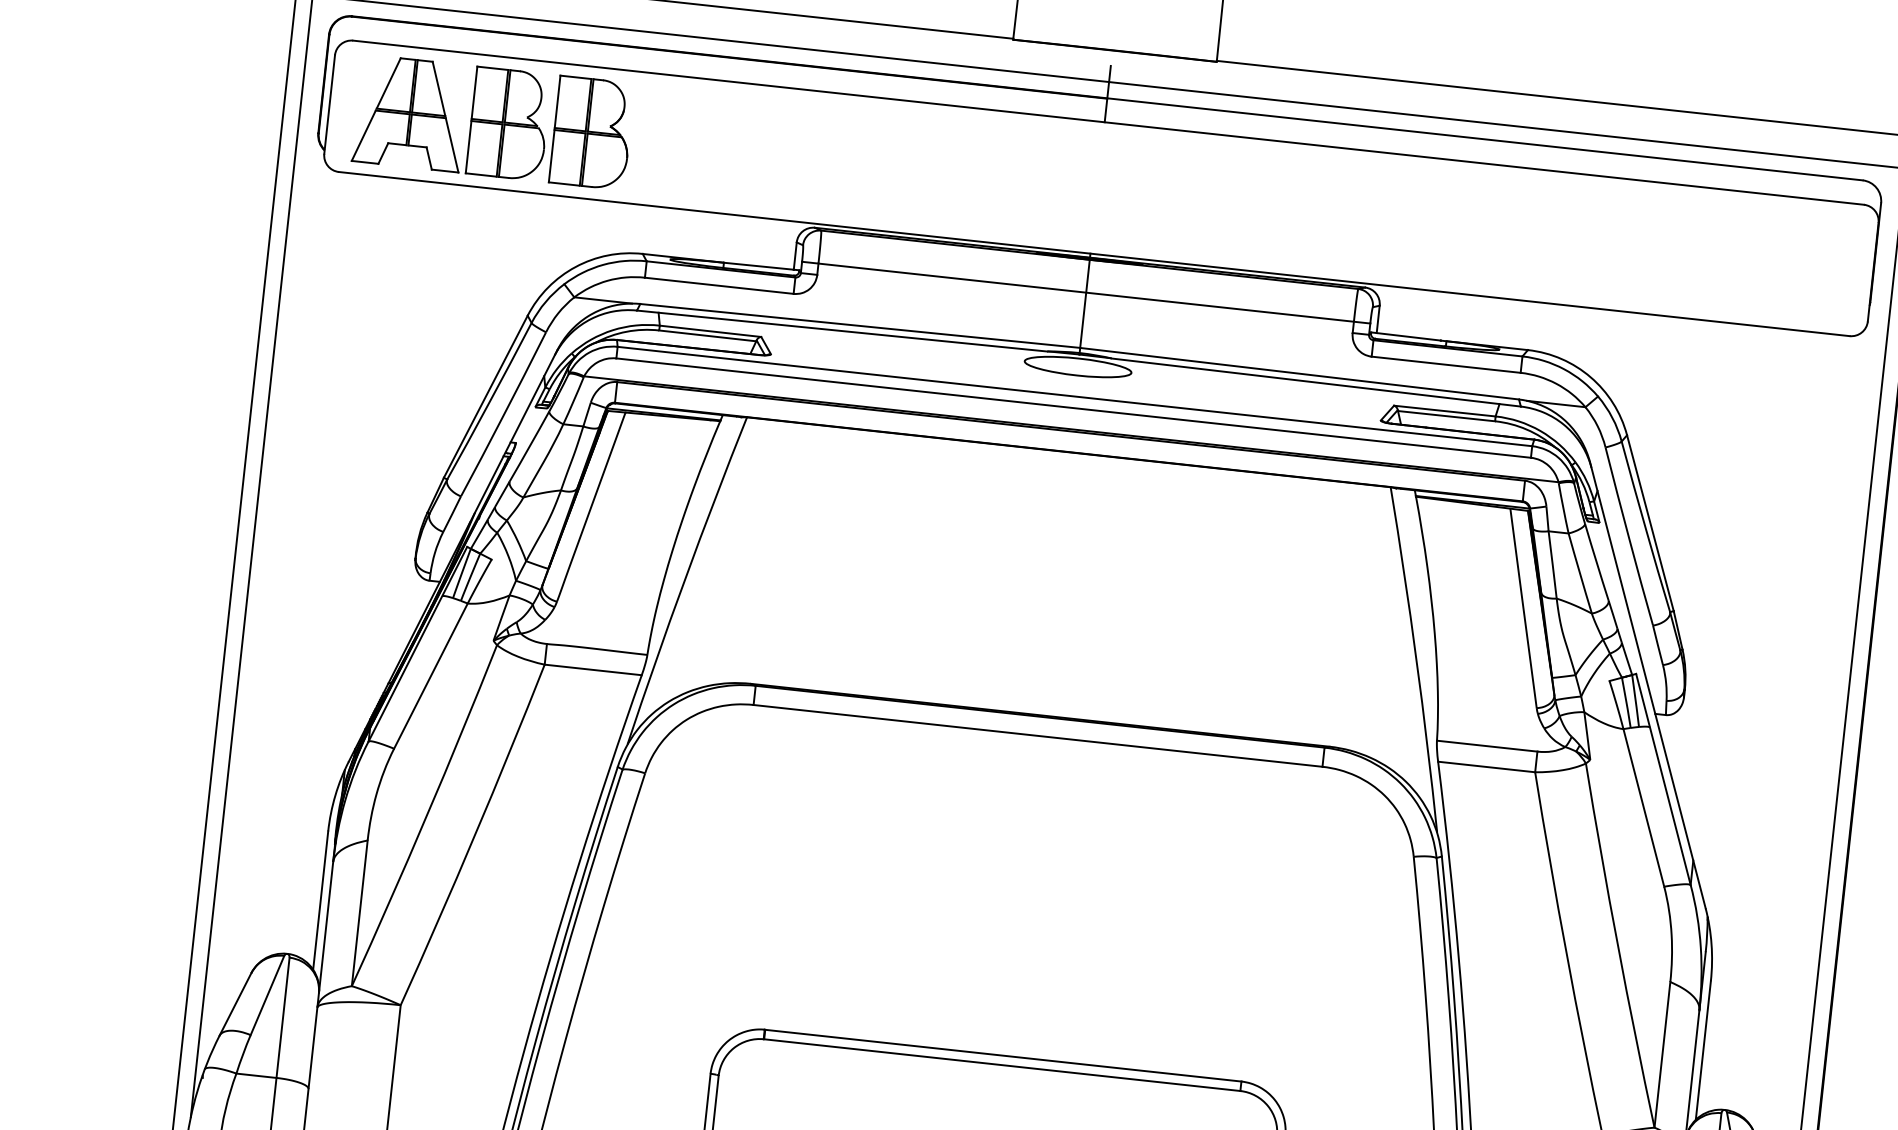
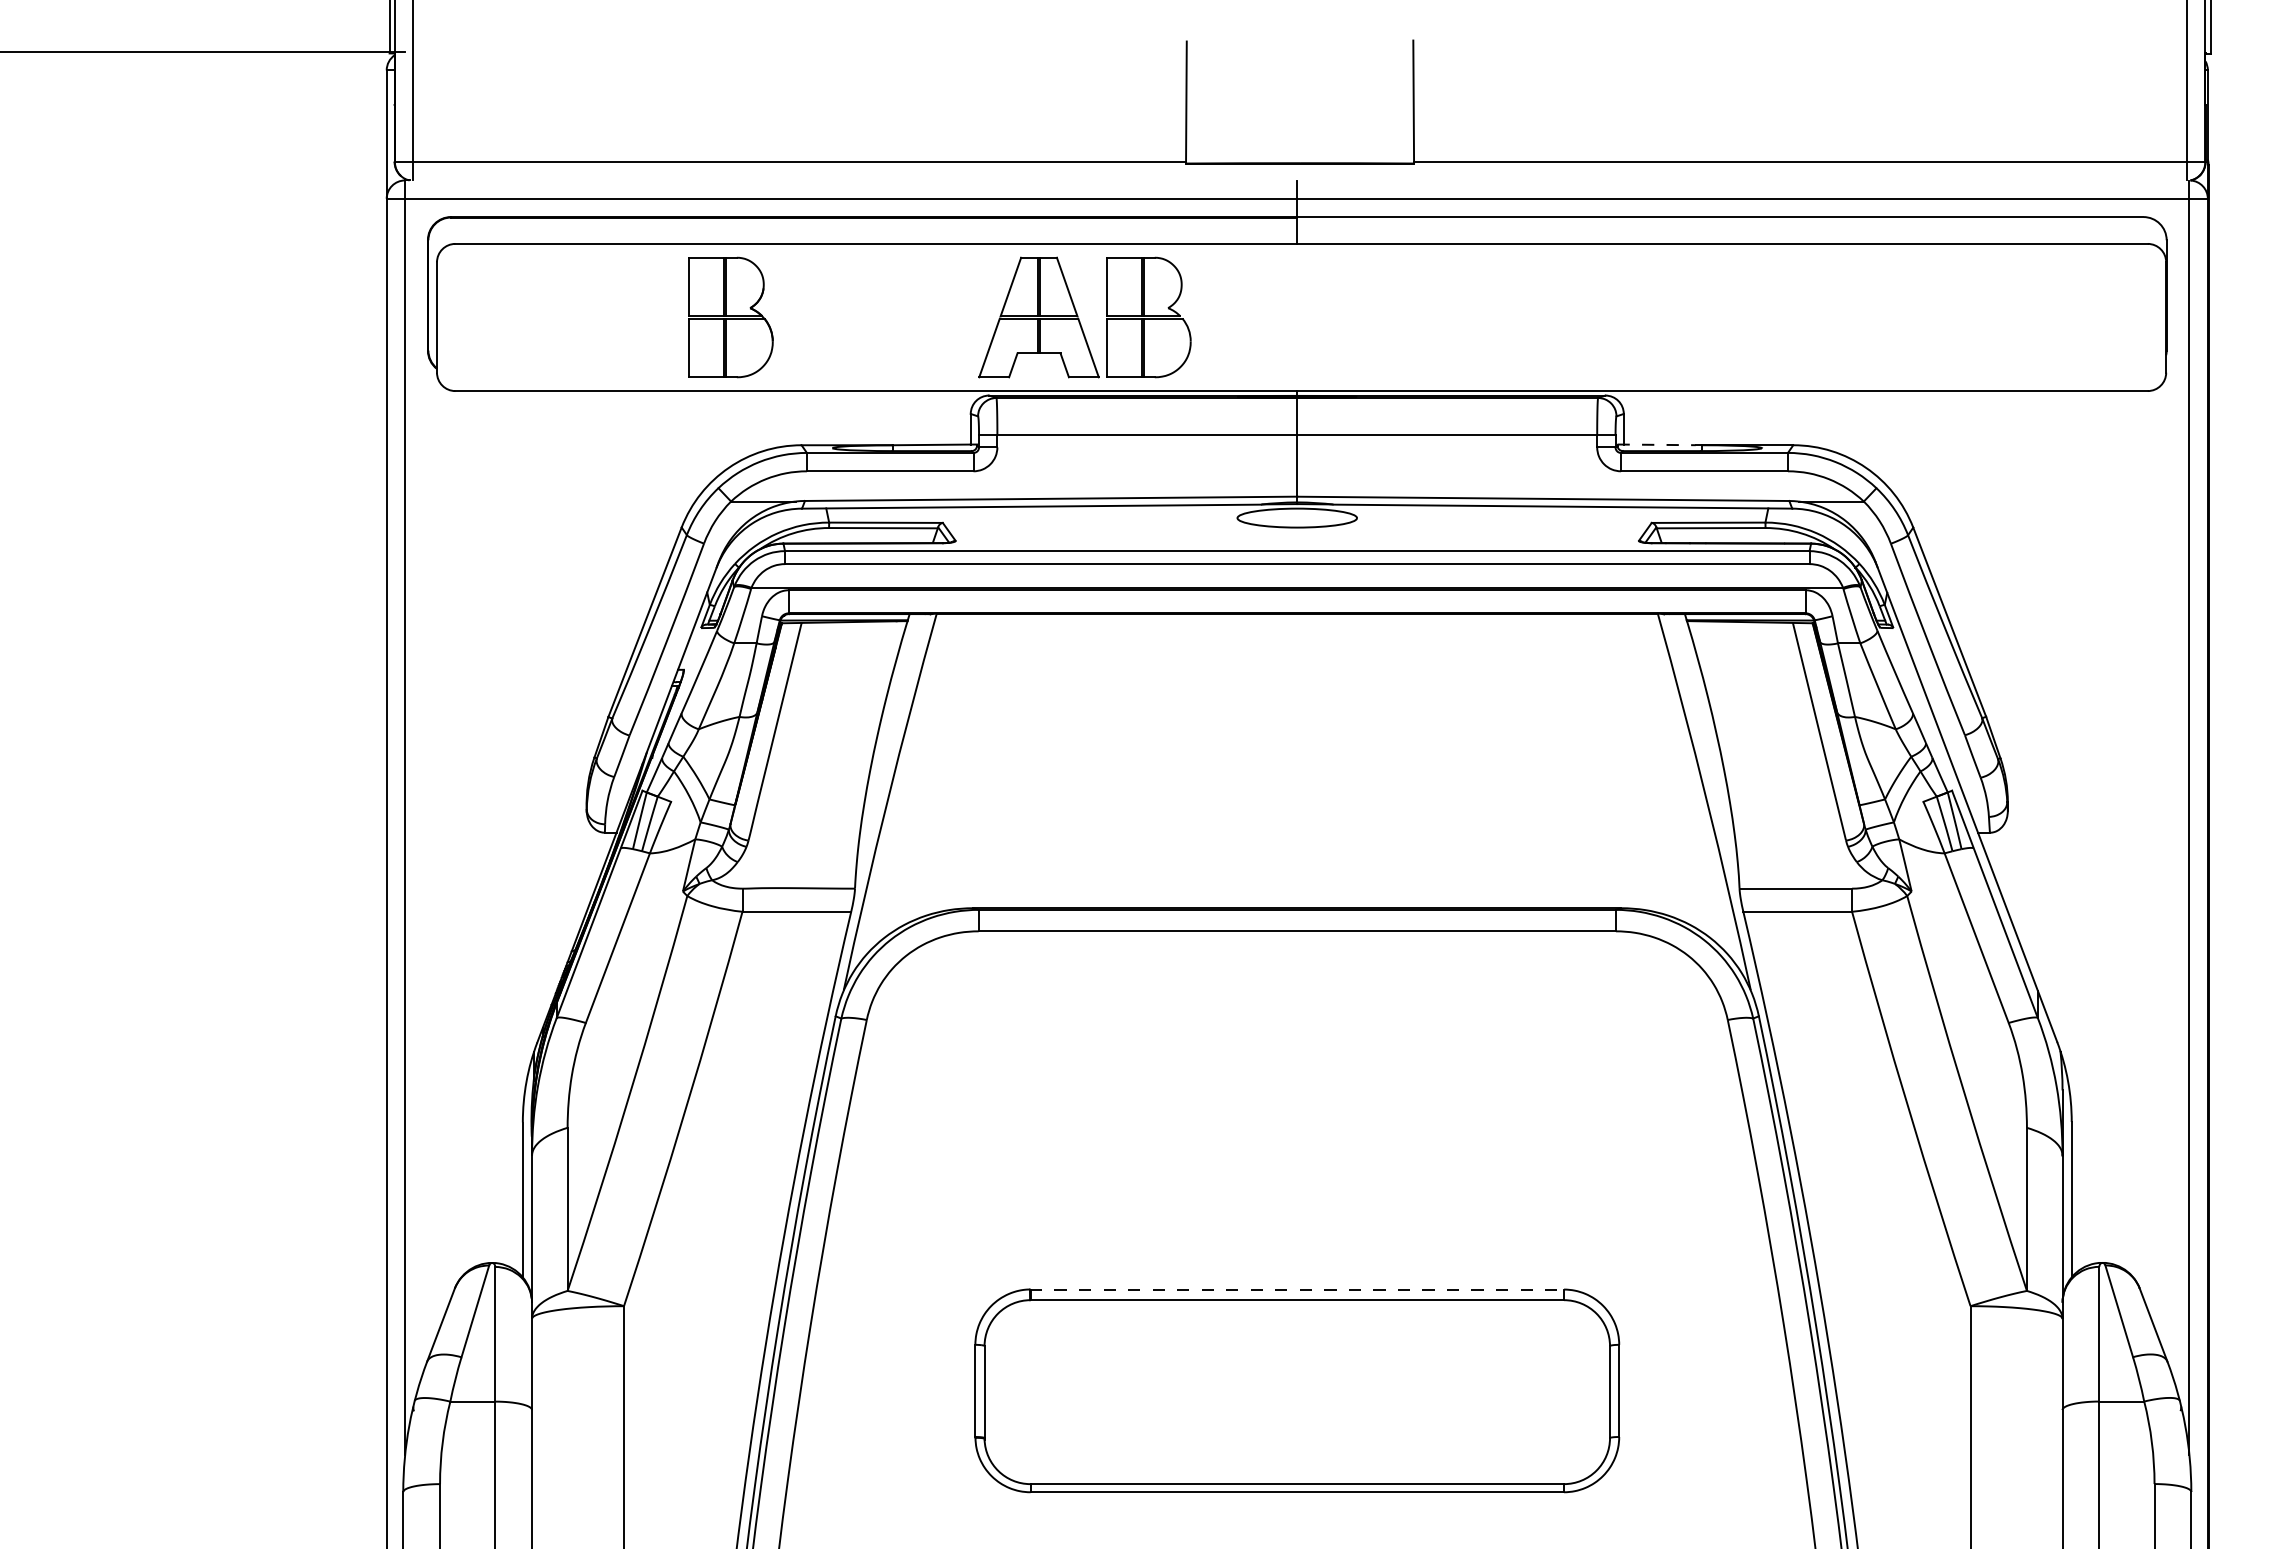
part: (451, 117) -> (1084, 317), moved
line: (1406, 336) -> (1657, 444), solid -> dashed
line: (1003, 1055) -> (1297, 1289), solid -> dashed

